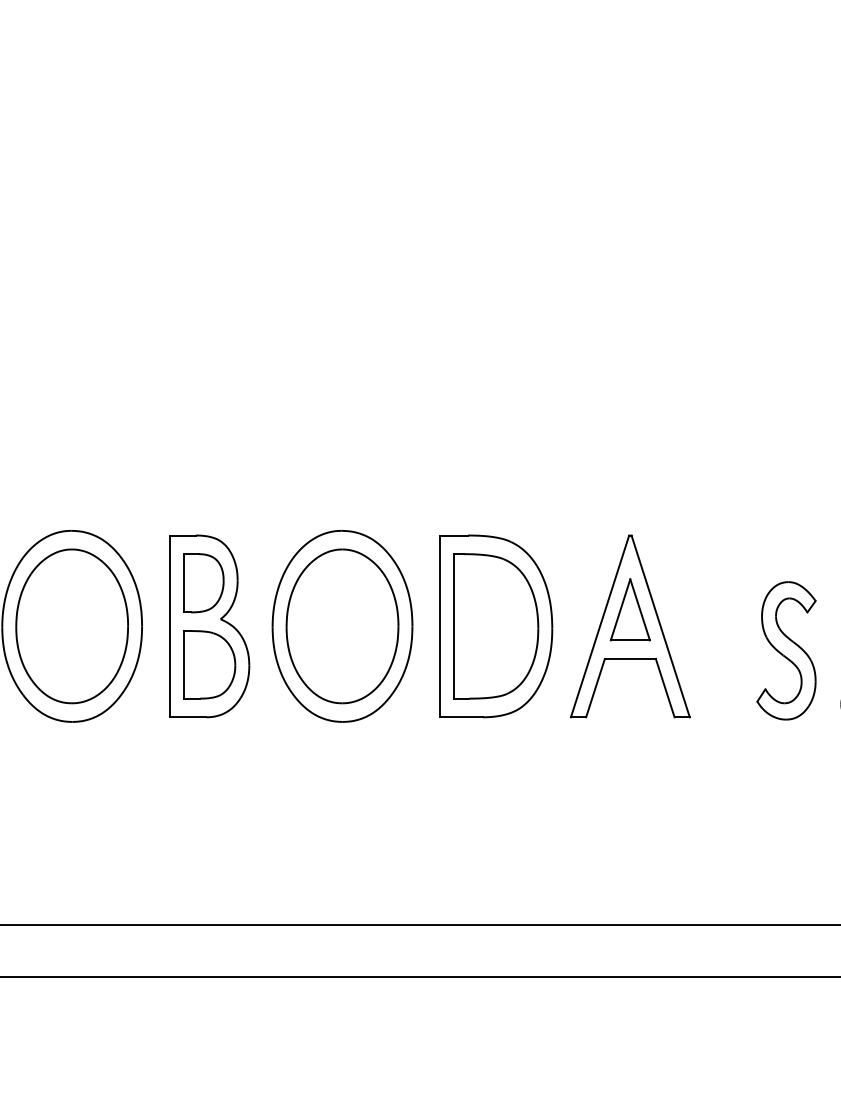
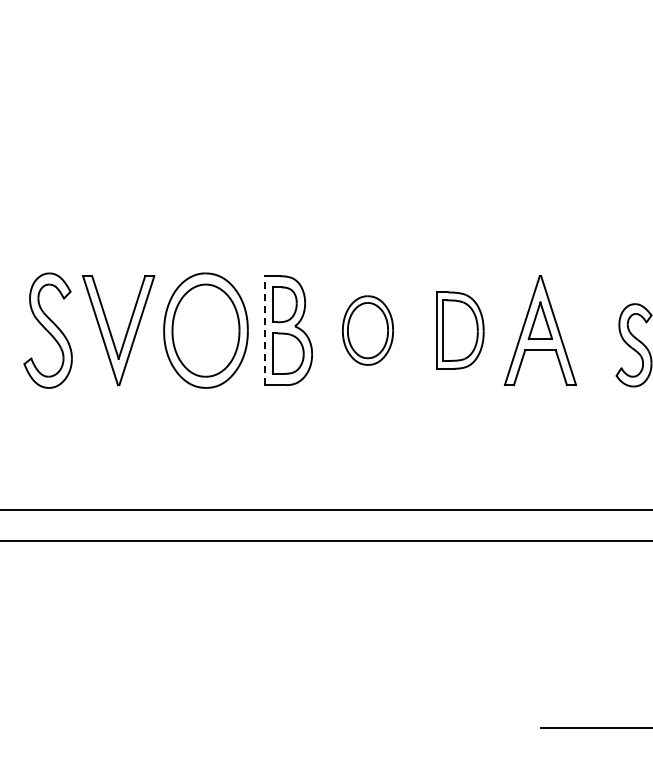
line: (169, 626) -> (264, 330), solid -> dashed
part: (341, 626) -> (367, 330), size x0.6
part: (496, 626) -> (460, 330), size x0.7

